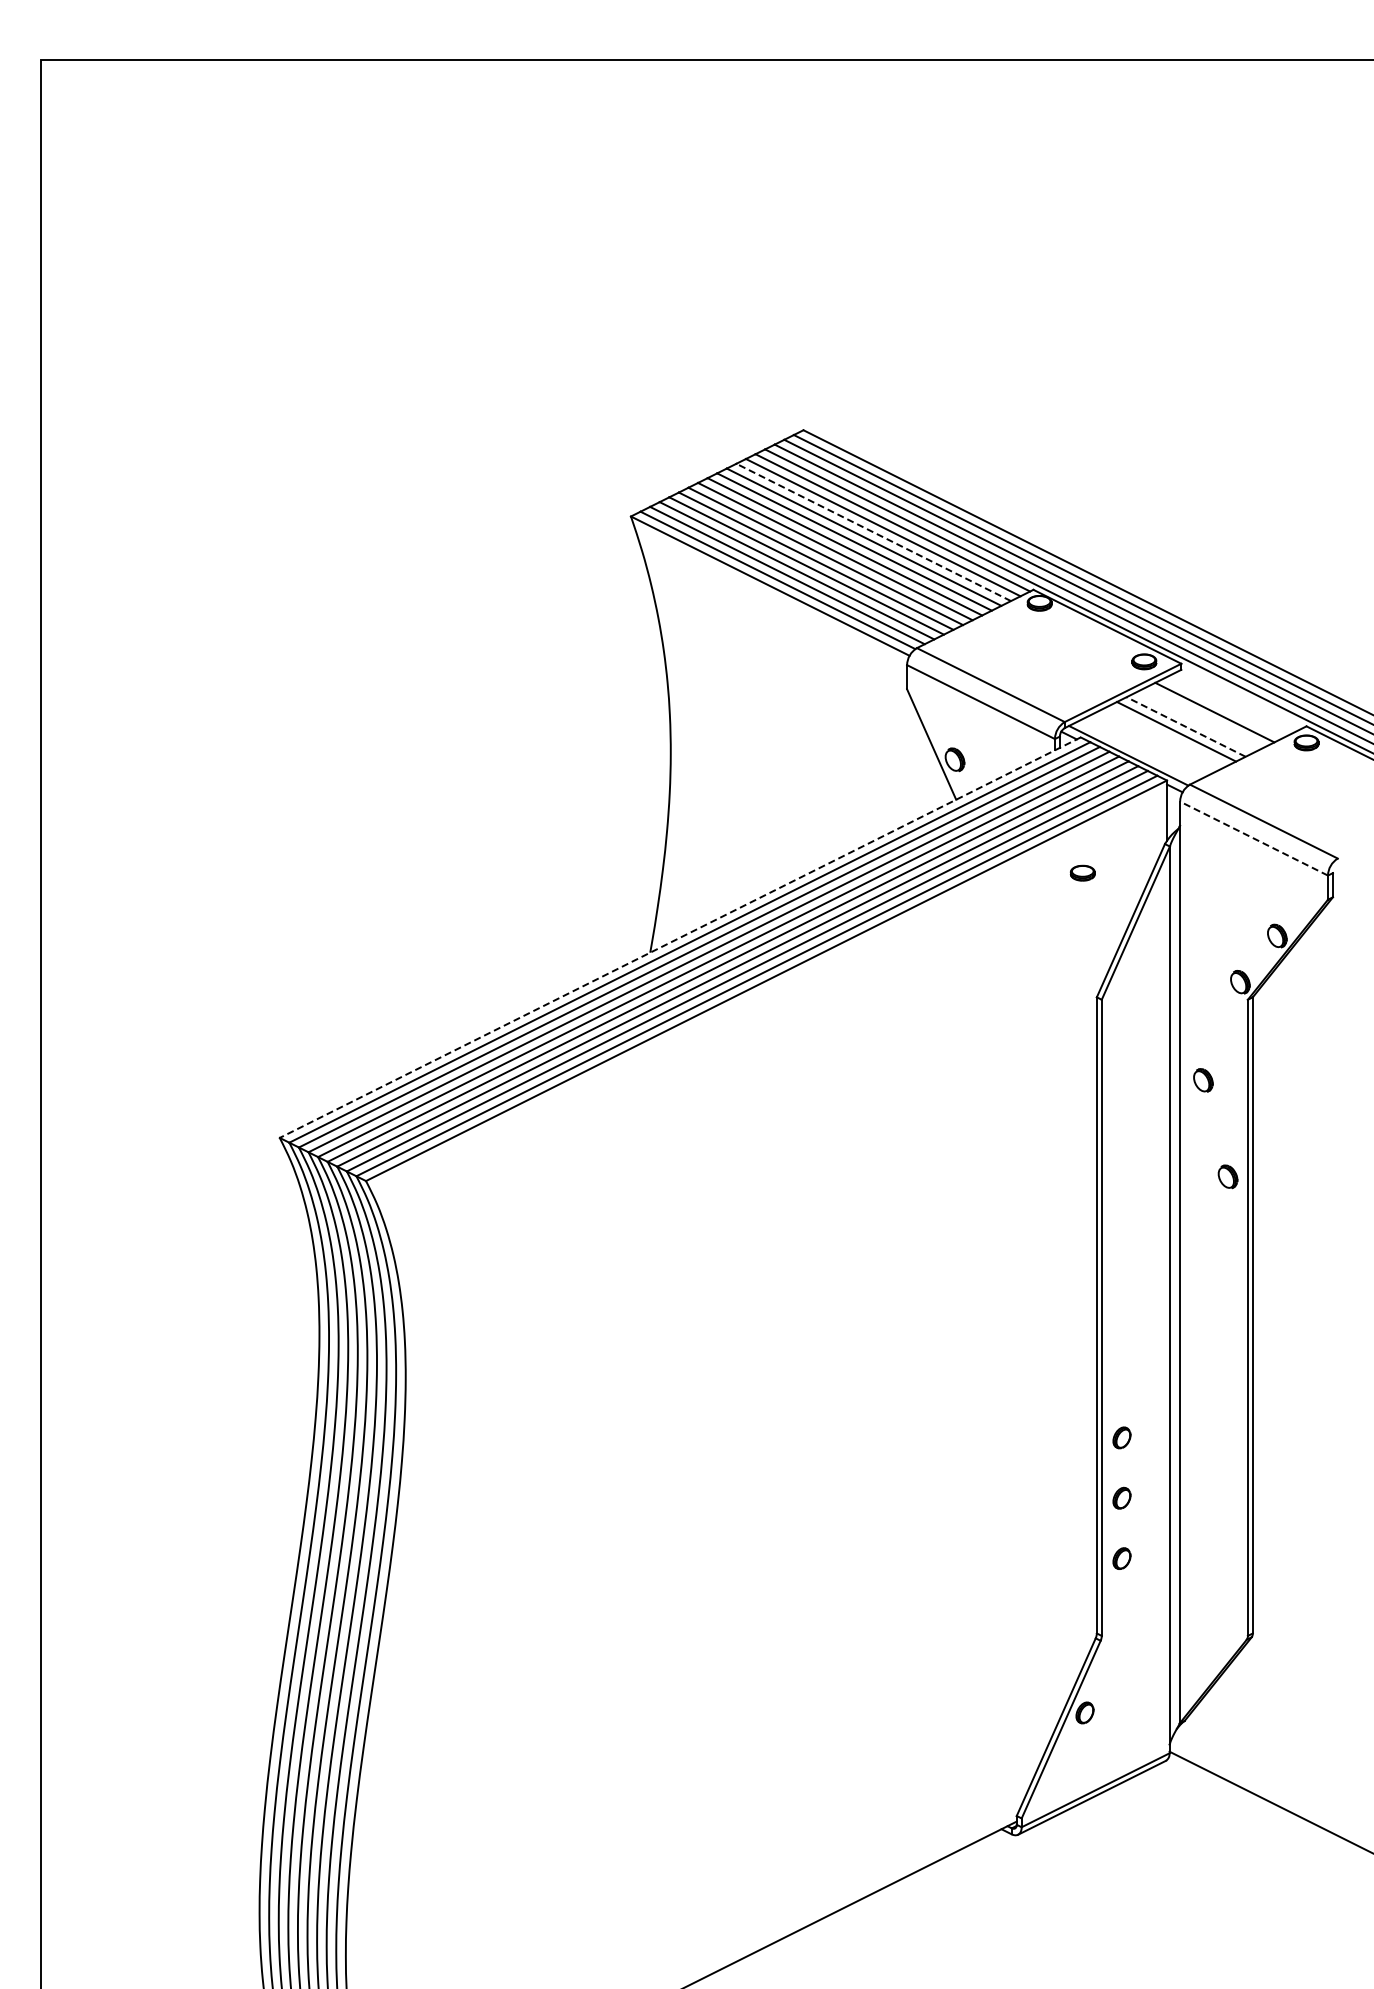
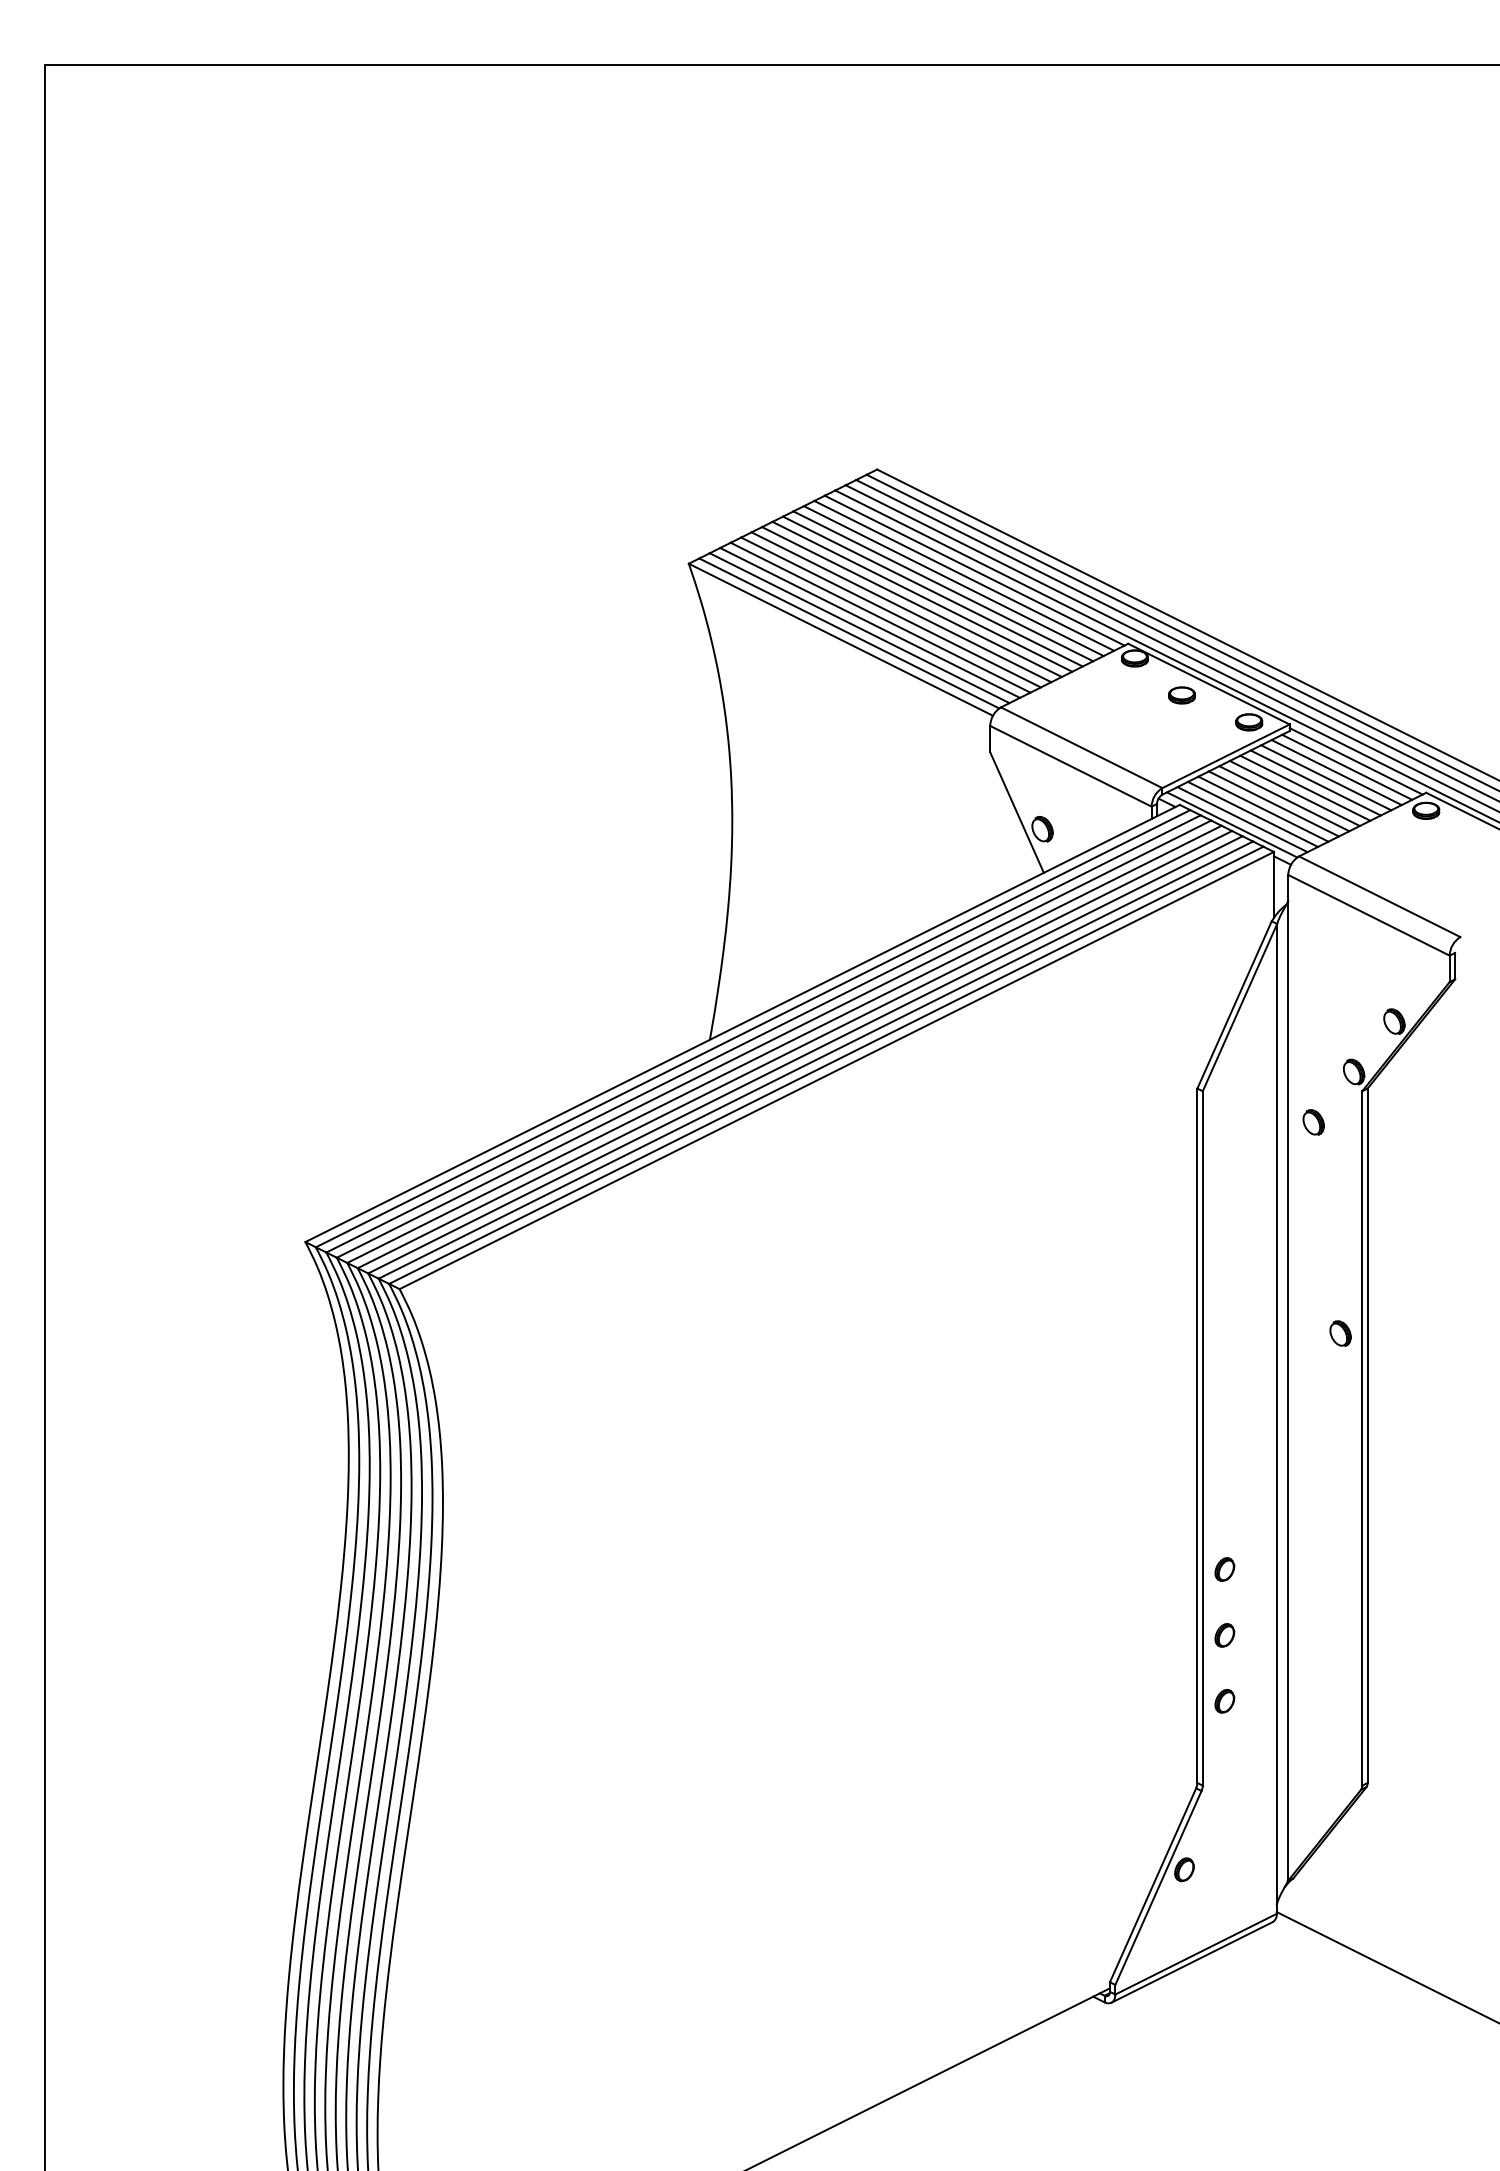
line: (873, 532) -> (953, 581), dashed -> solid
line: (1242, 697) -> (1356, 761), added
line: (1233, 702) -> (1346, 766), added
line: (1224, 707) -> (1336, 772), added
line: (1204, 717) -> (1314, 783), added
line: (1195, 721) -> (1305, 787), added
line: (1186, 727) -> (1295, 794), dashed -> solid
line: (1166, 736) -> (1273, 803), added
line: (1156, 741) -> (1262, 809), added
line: (1147, 745) -> (1252, 813), added
line: (1137, 750) -> (1241, 819), added
line: (1254, 838) -> (1369, 915), dashed -> solid
part: (1082, 872) -> (1181, 694), moved
line: (680, 937) -> (742, 1023), dashed -> solid
part: (1203, 1080) -> (1313, 1122), moved
part: (1227, 1176) -> (1340, 1333), moved

